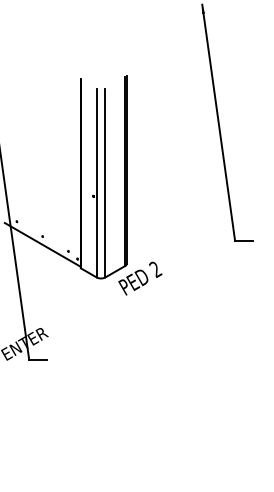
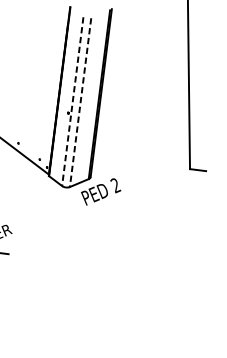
line: (96, 183) -> (72, 102), solid -> dashed
line: (105, 183) -> (80, 103), solid -> dashed

